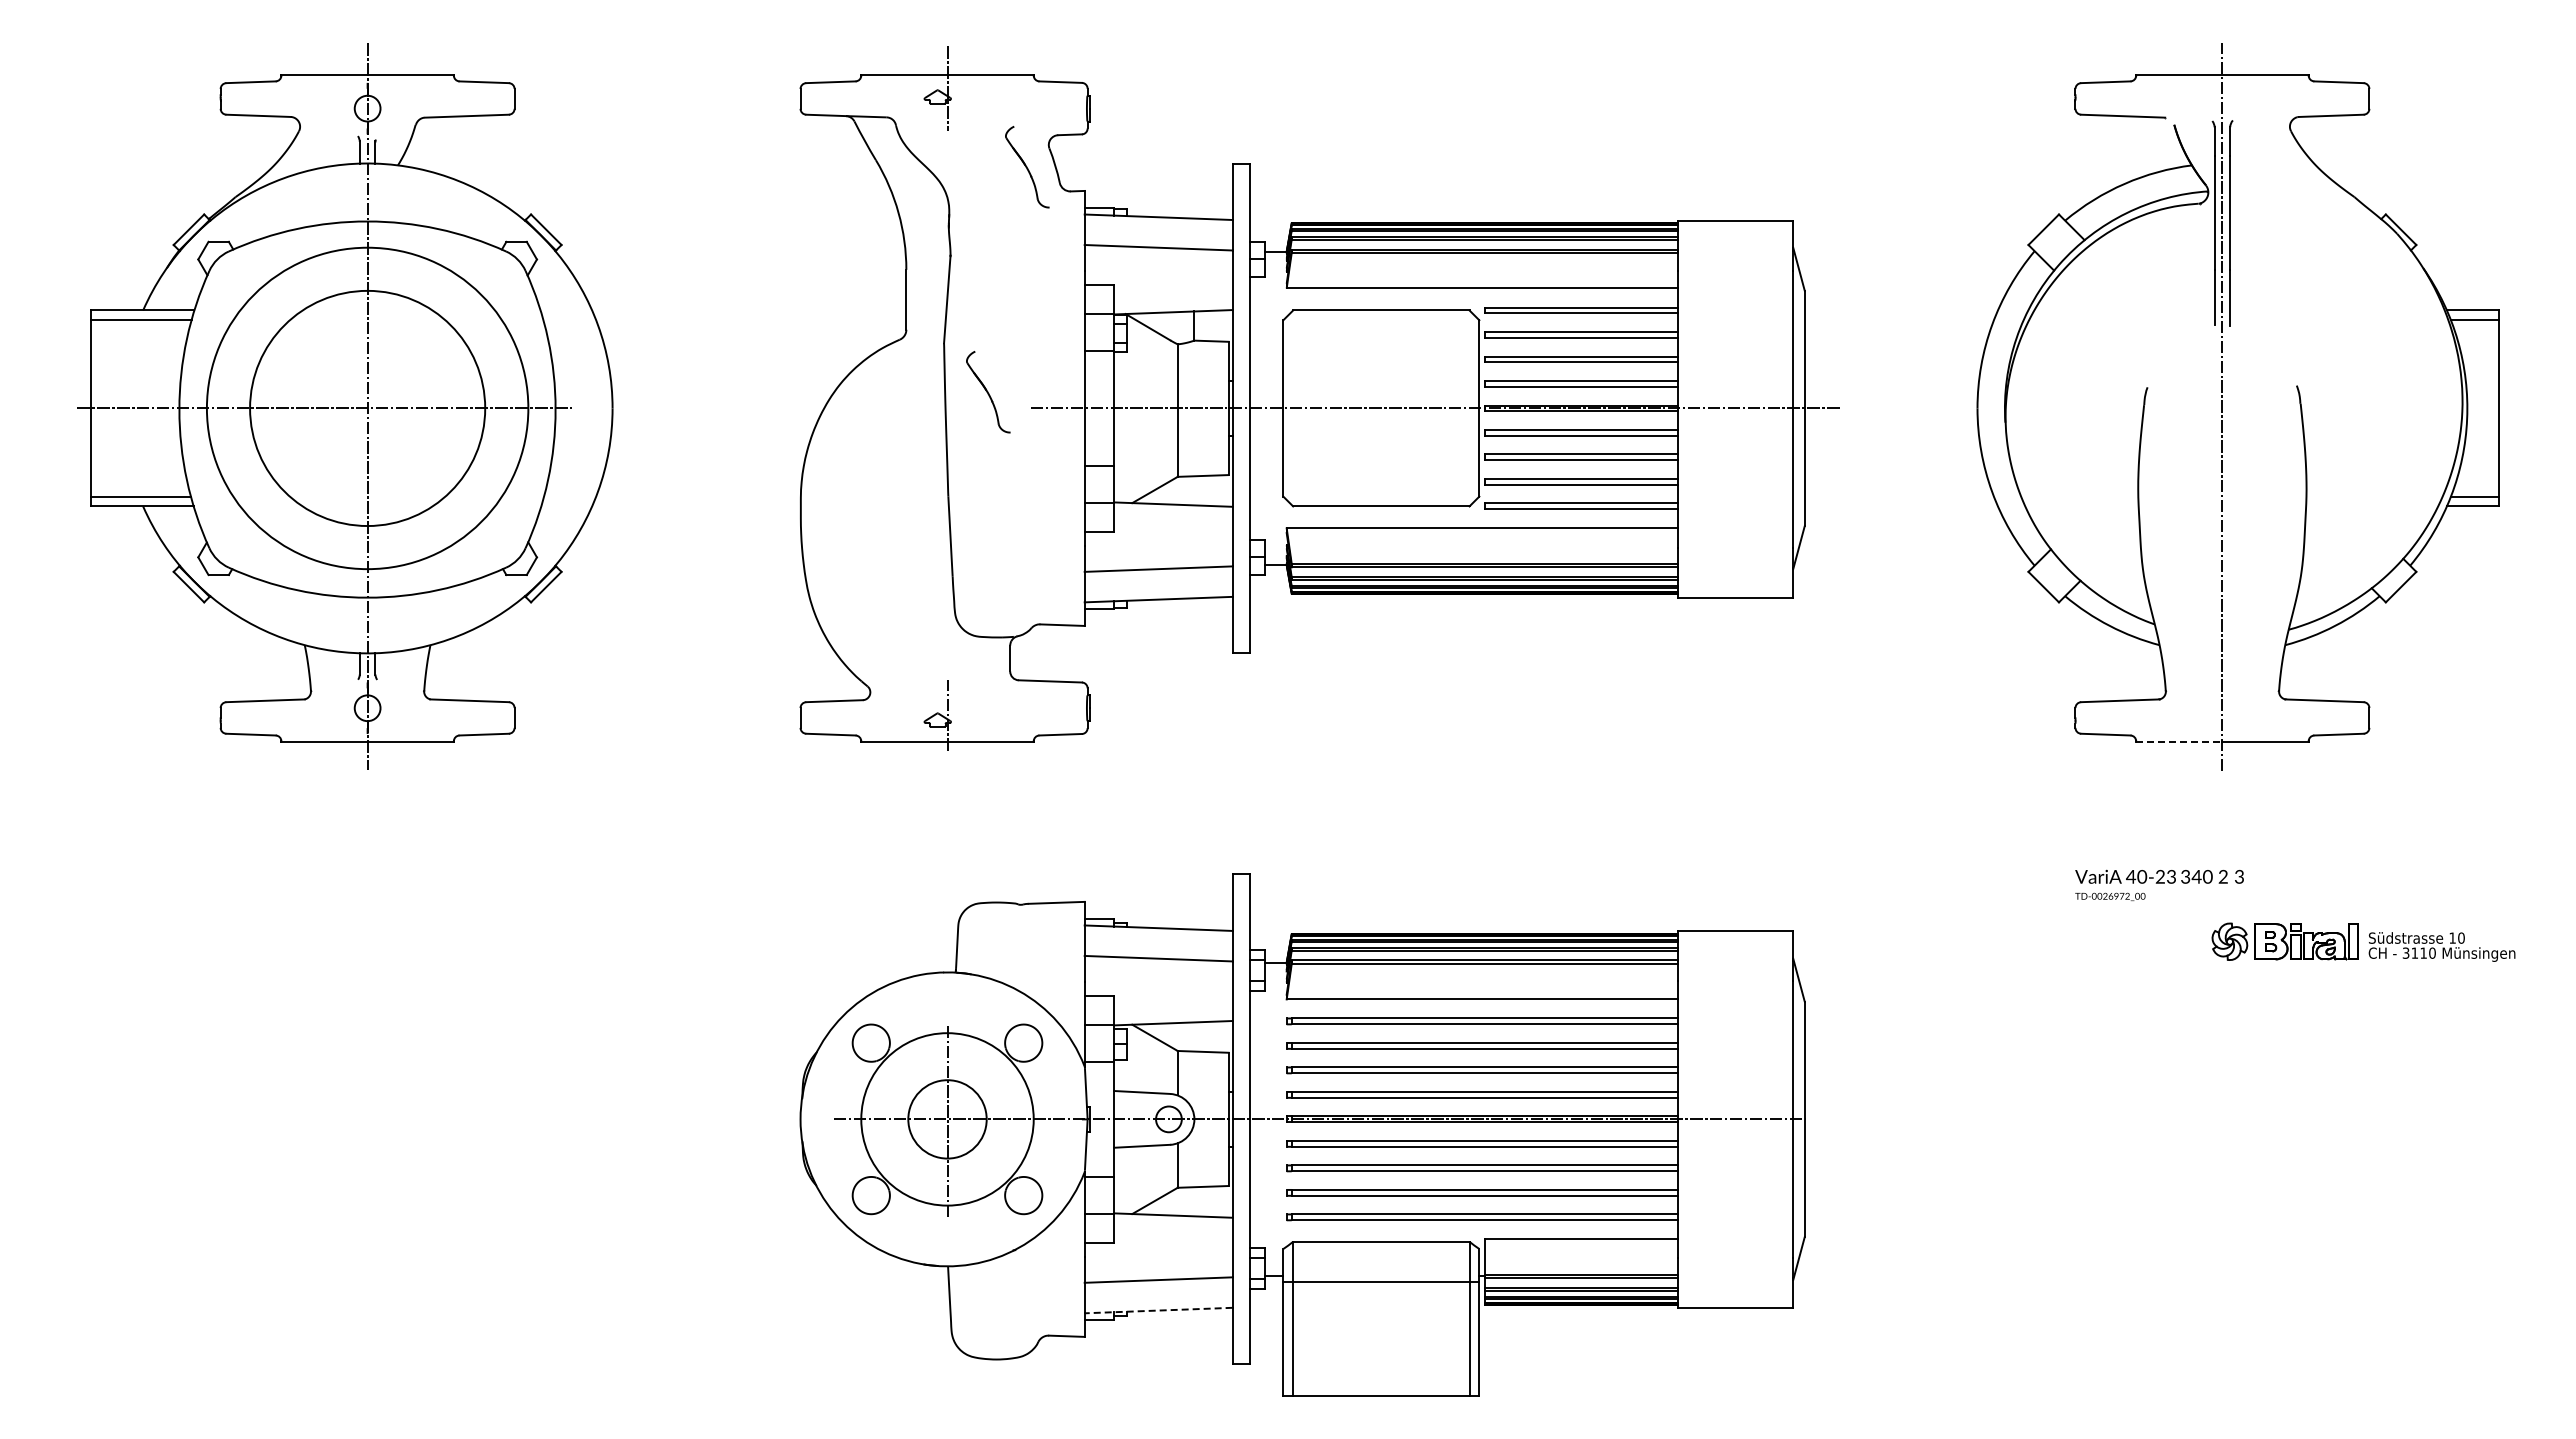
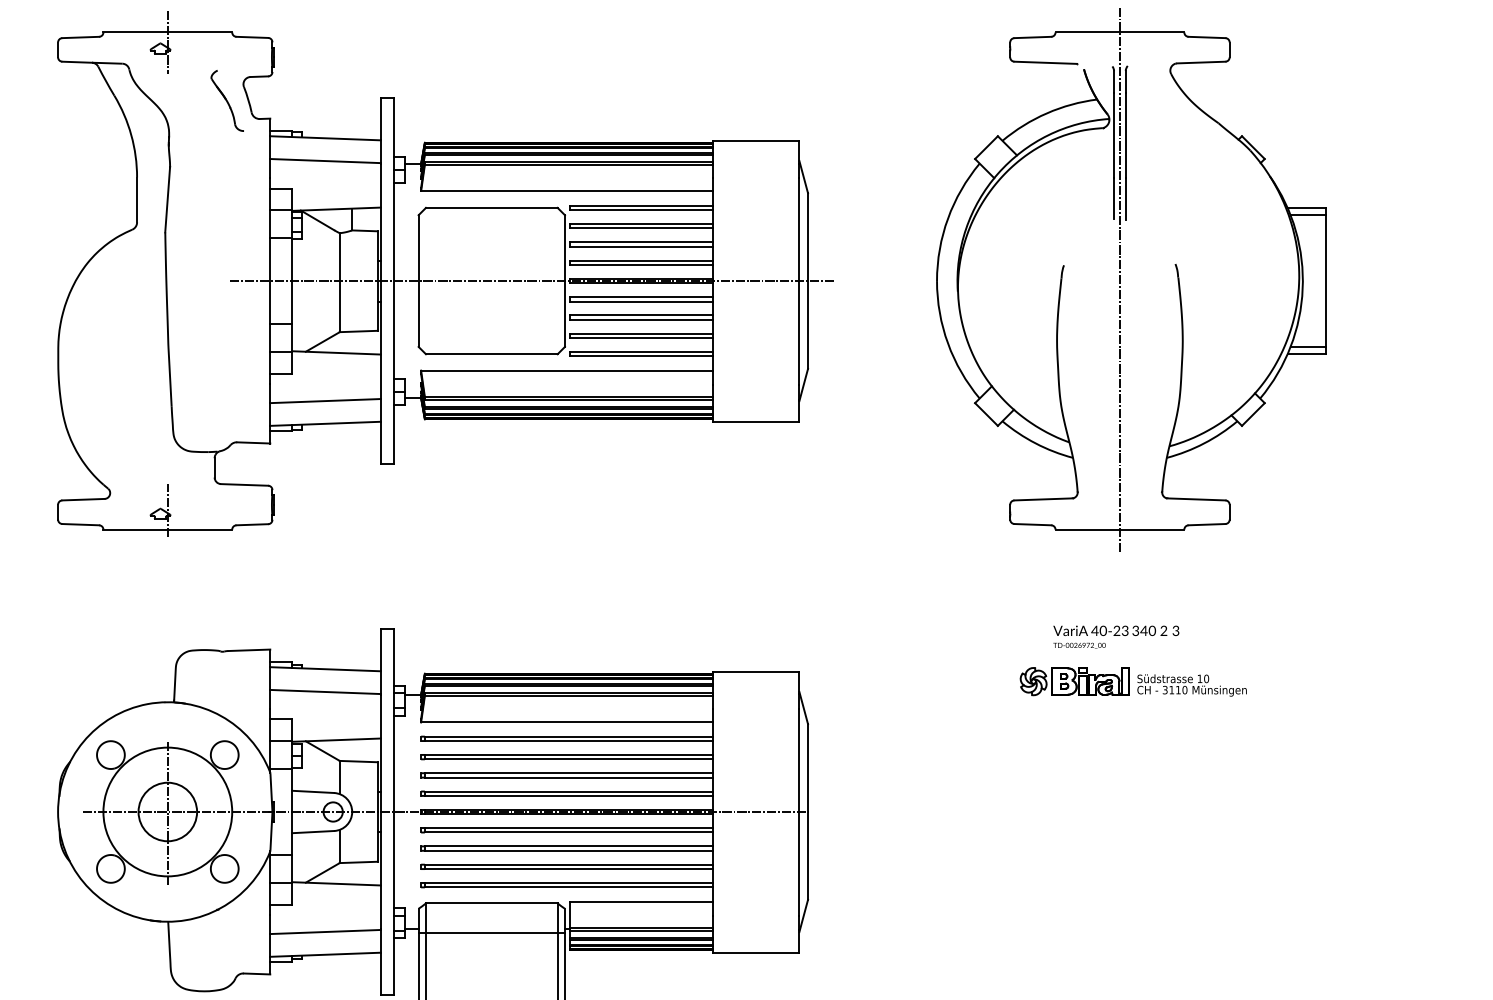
part: (988, 392) -> (198, 269), removed
line: (2179, 741) -> (1087, 529), dashed -> solid
text: (2159, 884) -> (1116, 636), moved
part: (2363, 941) -> (1133, 681), moved
line: (1158, 1310) -> (325, 954), dashed -> solid

